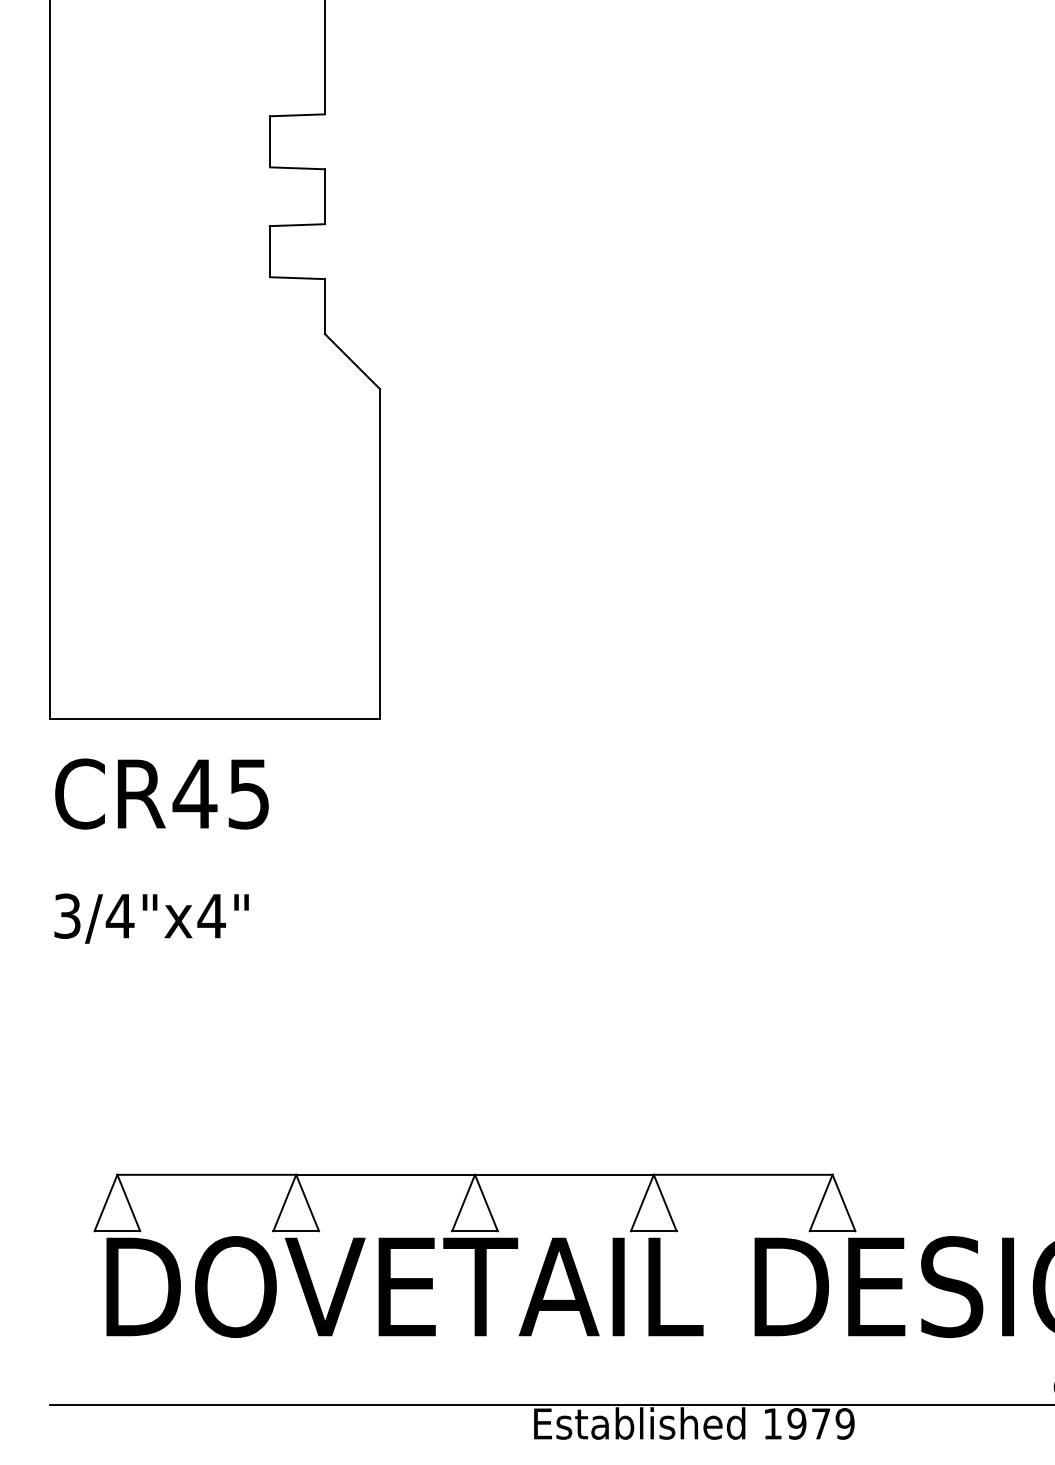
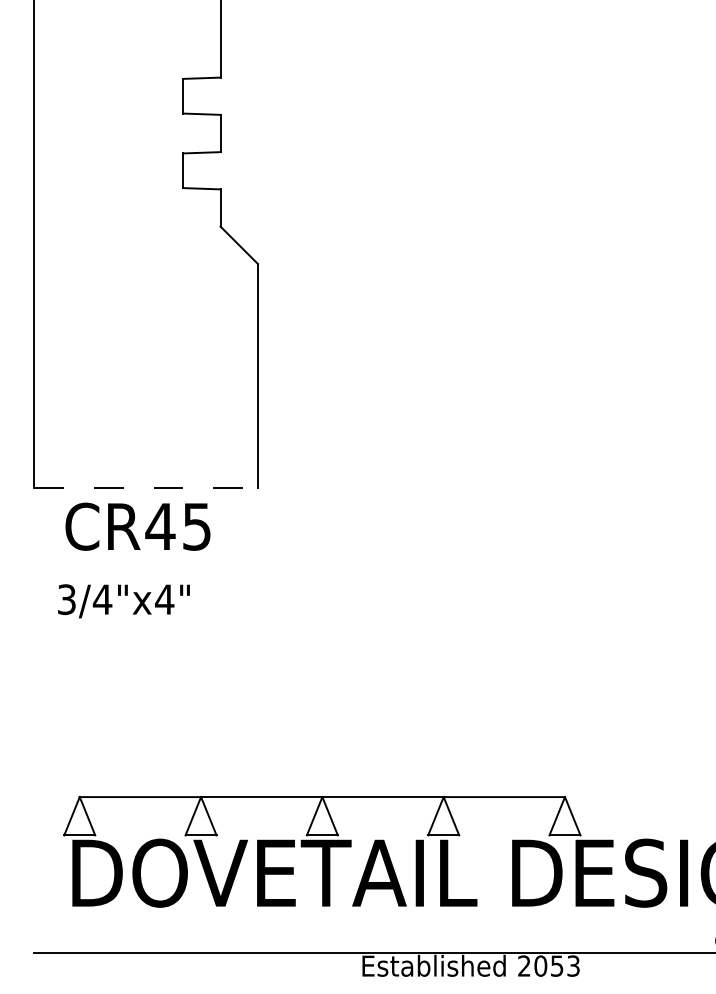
line: (215, 718) -> (146, 487), solid -> dashed
text: (161, 793) -> (137, 526), moved
text: (150, 918) -> (123, 601), moved
text: (808, 1423) -> (548, 965), 1979 -> 2053

